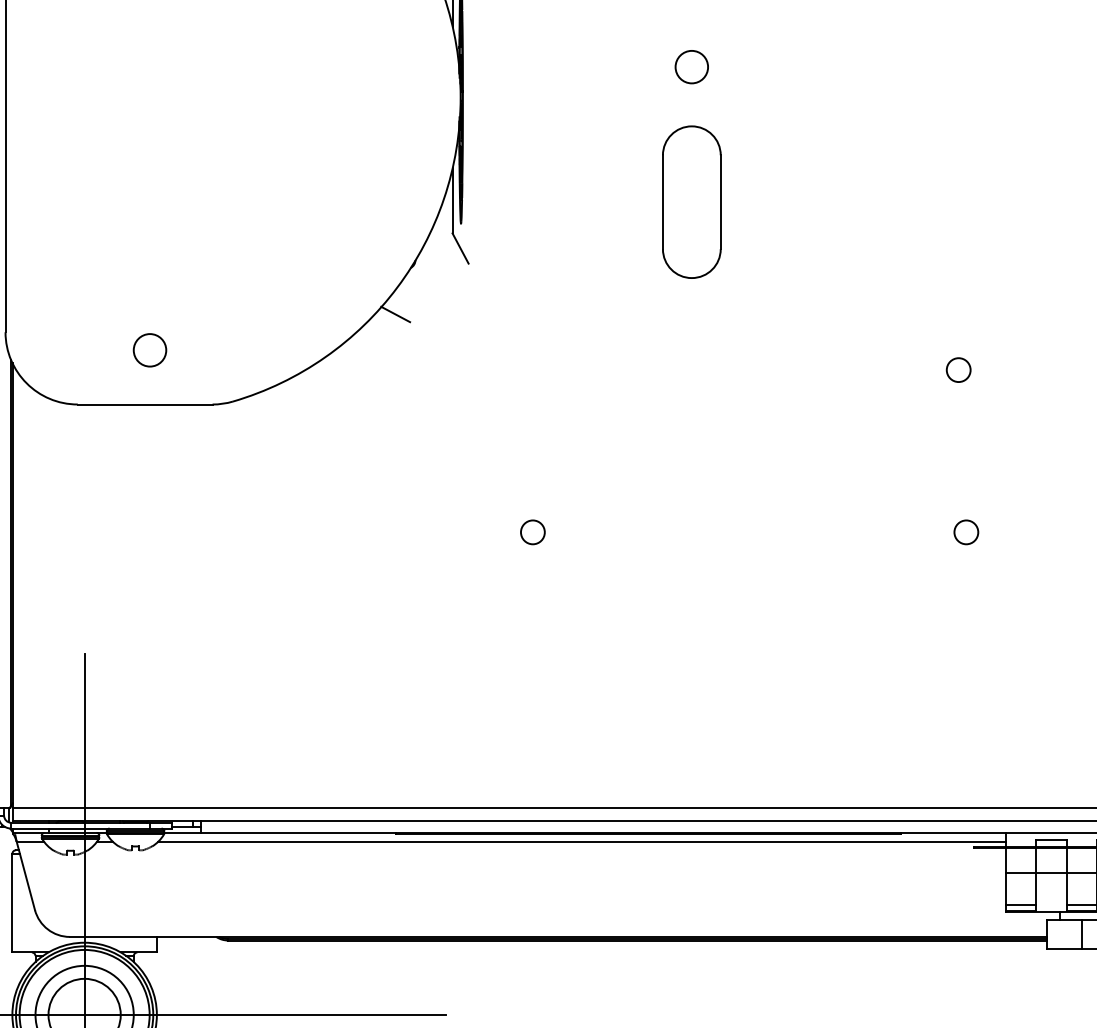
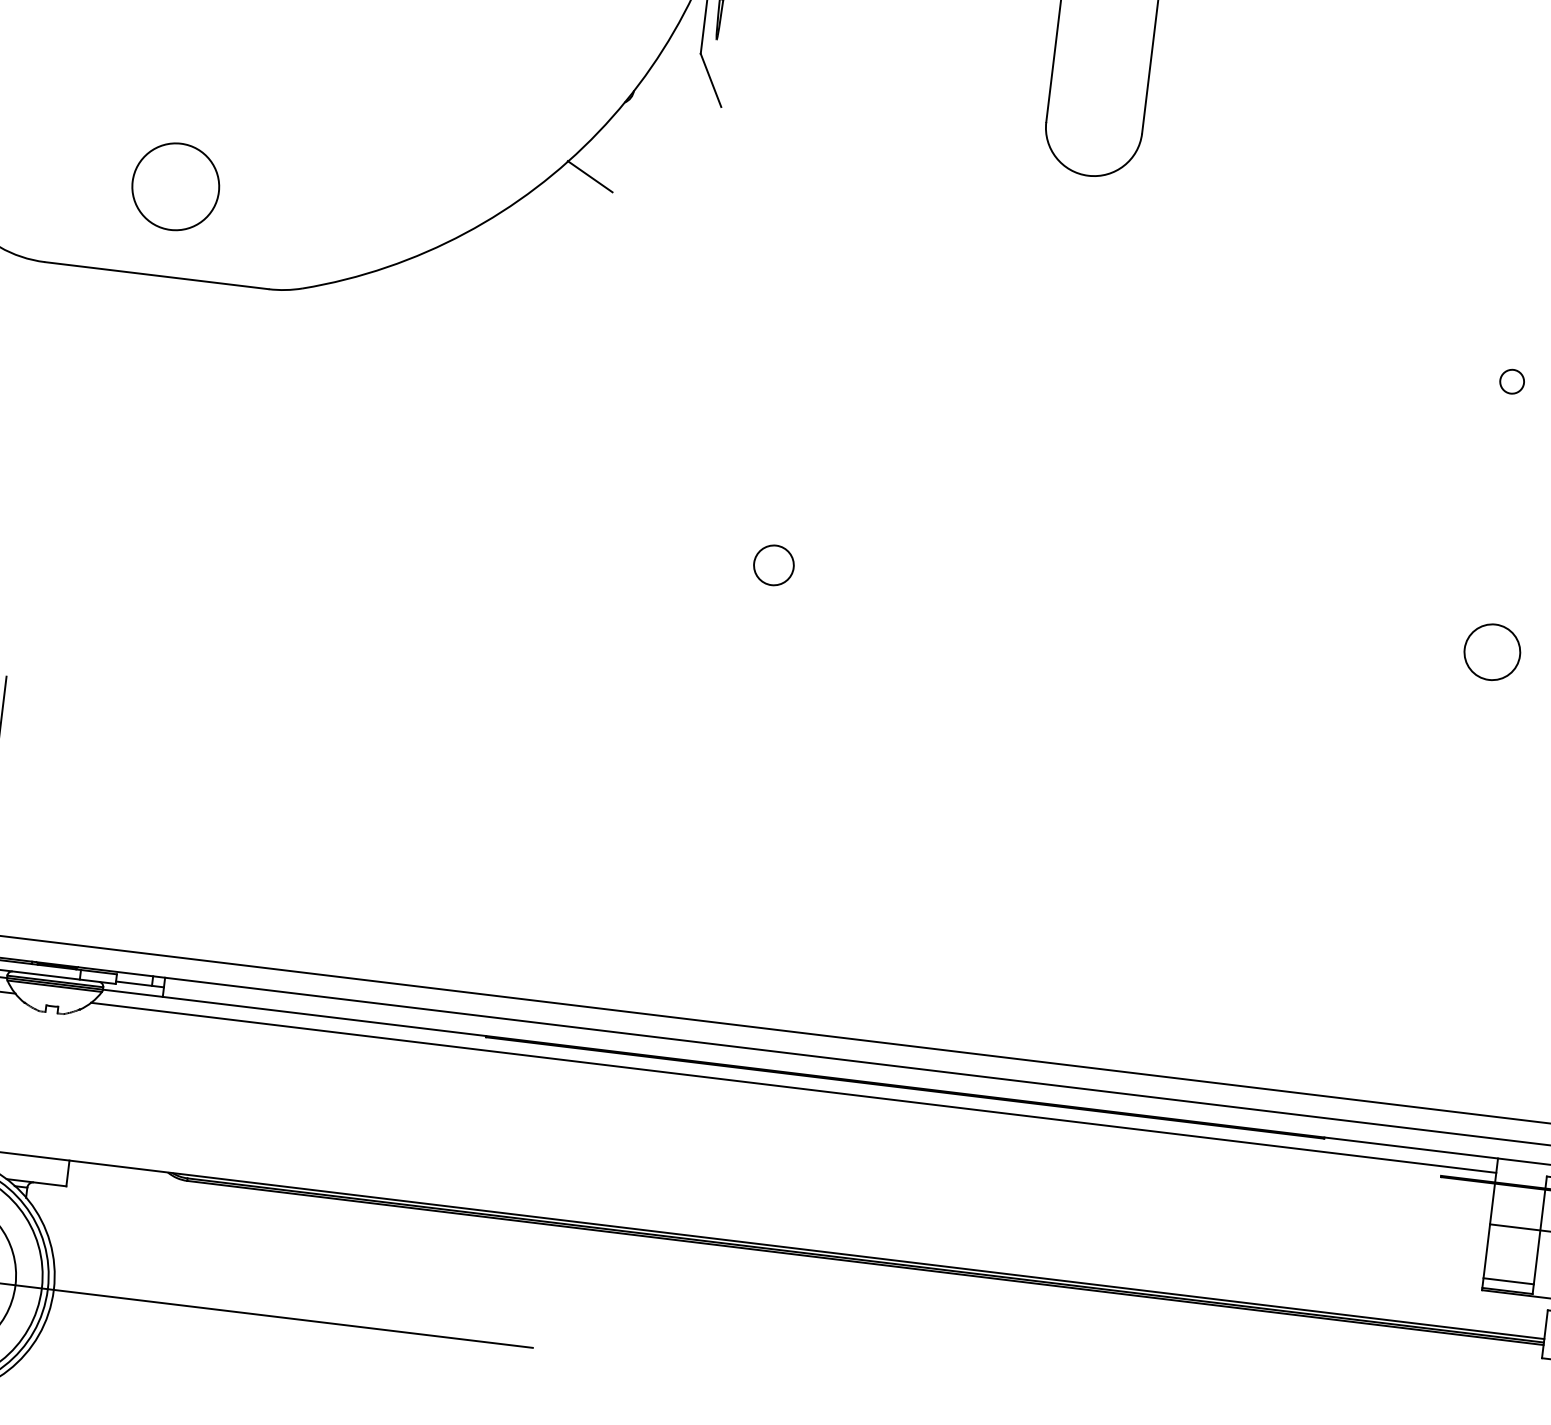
circle: (149, 350) -> (174, 187), size x1.6
circle: (958, 369) -> (1512, 380), size x0.6
circle: (966, 532) -> (1492, 652), size x1.4

